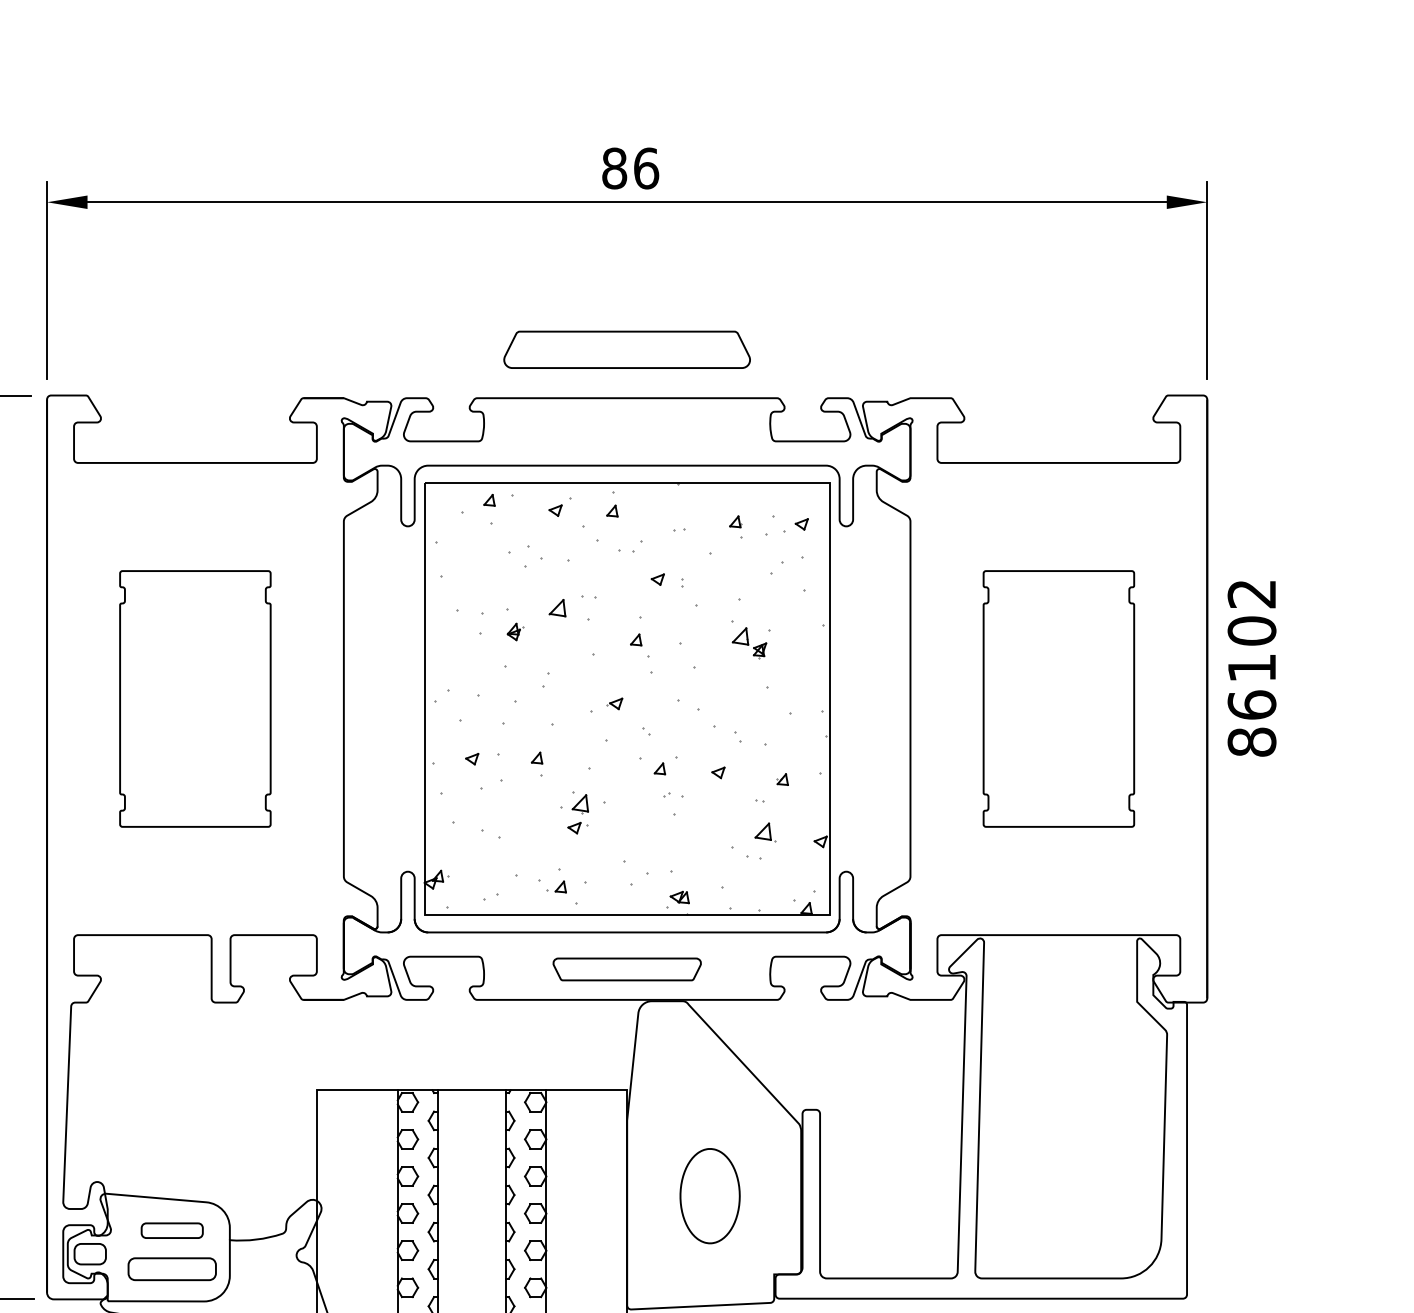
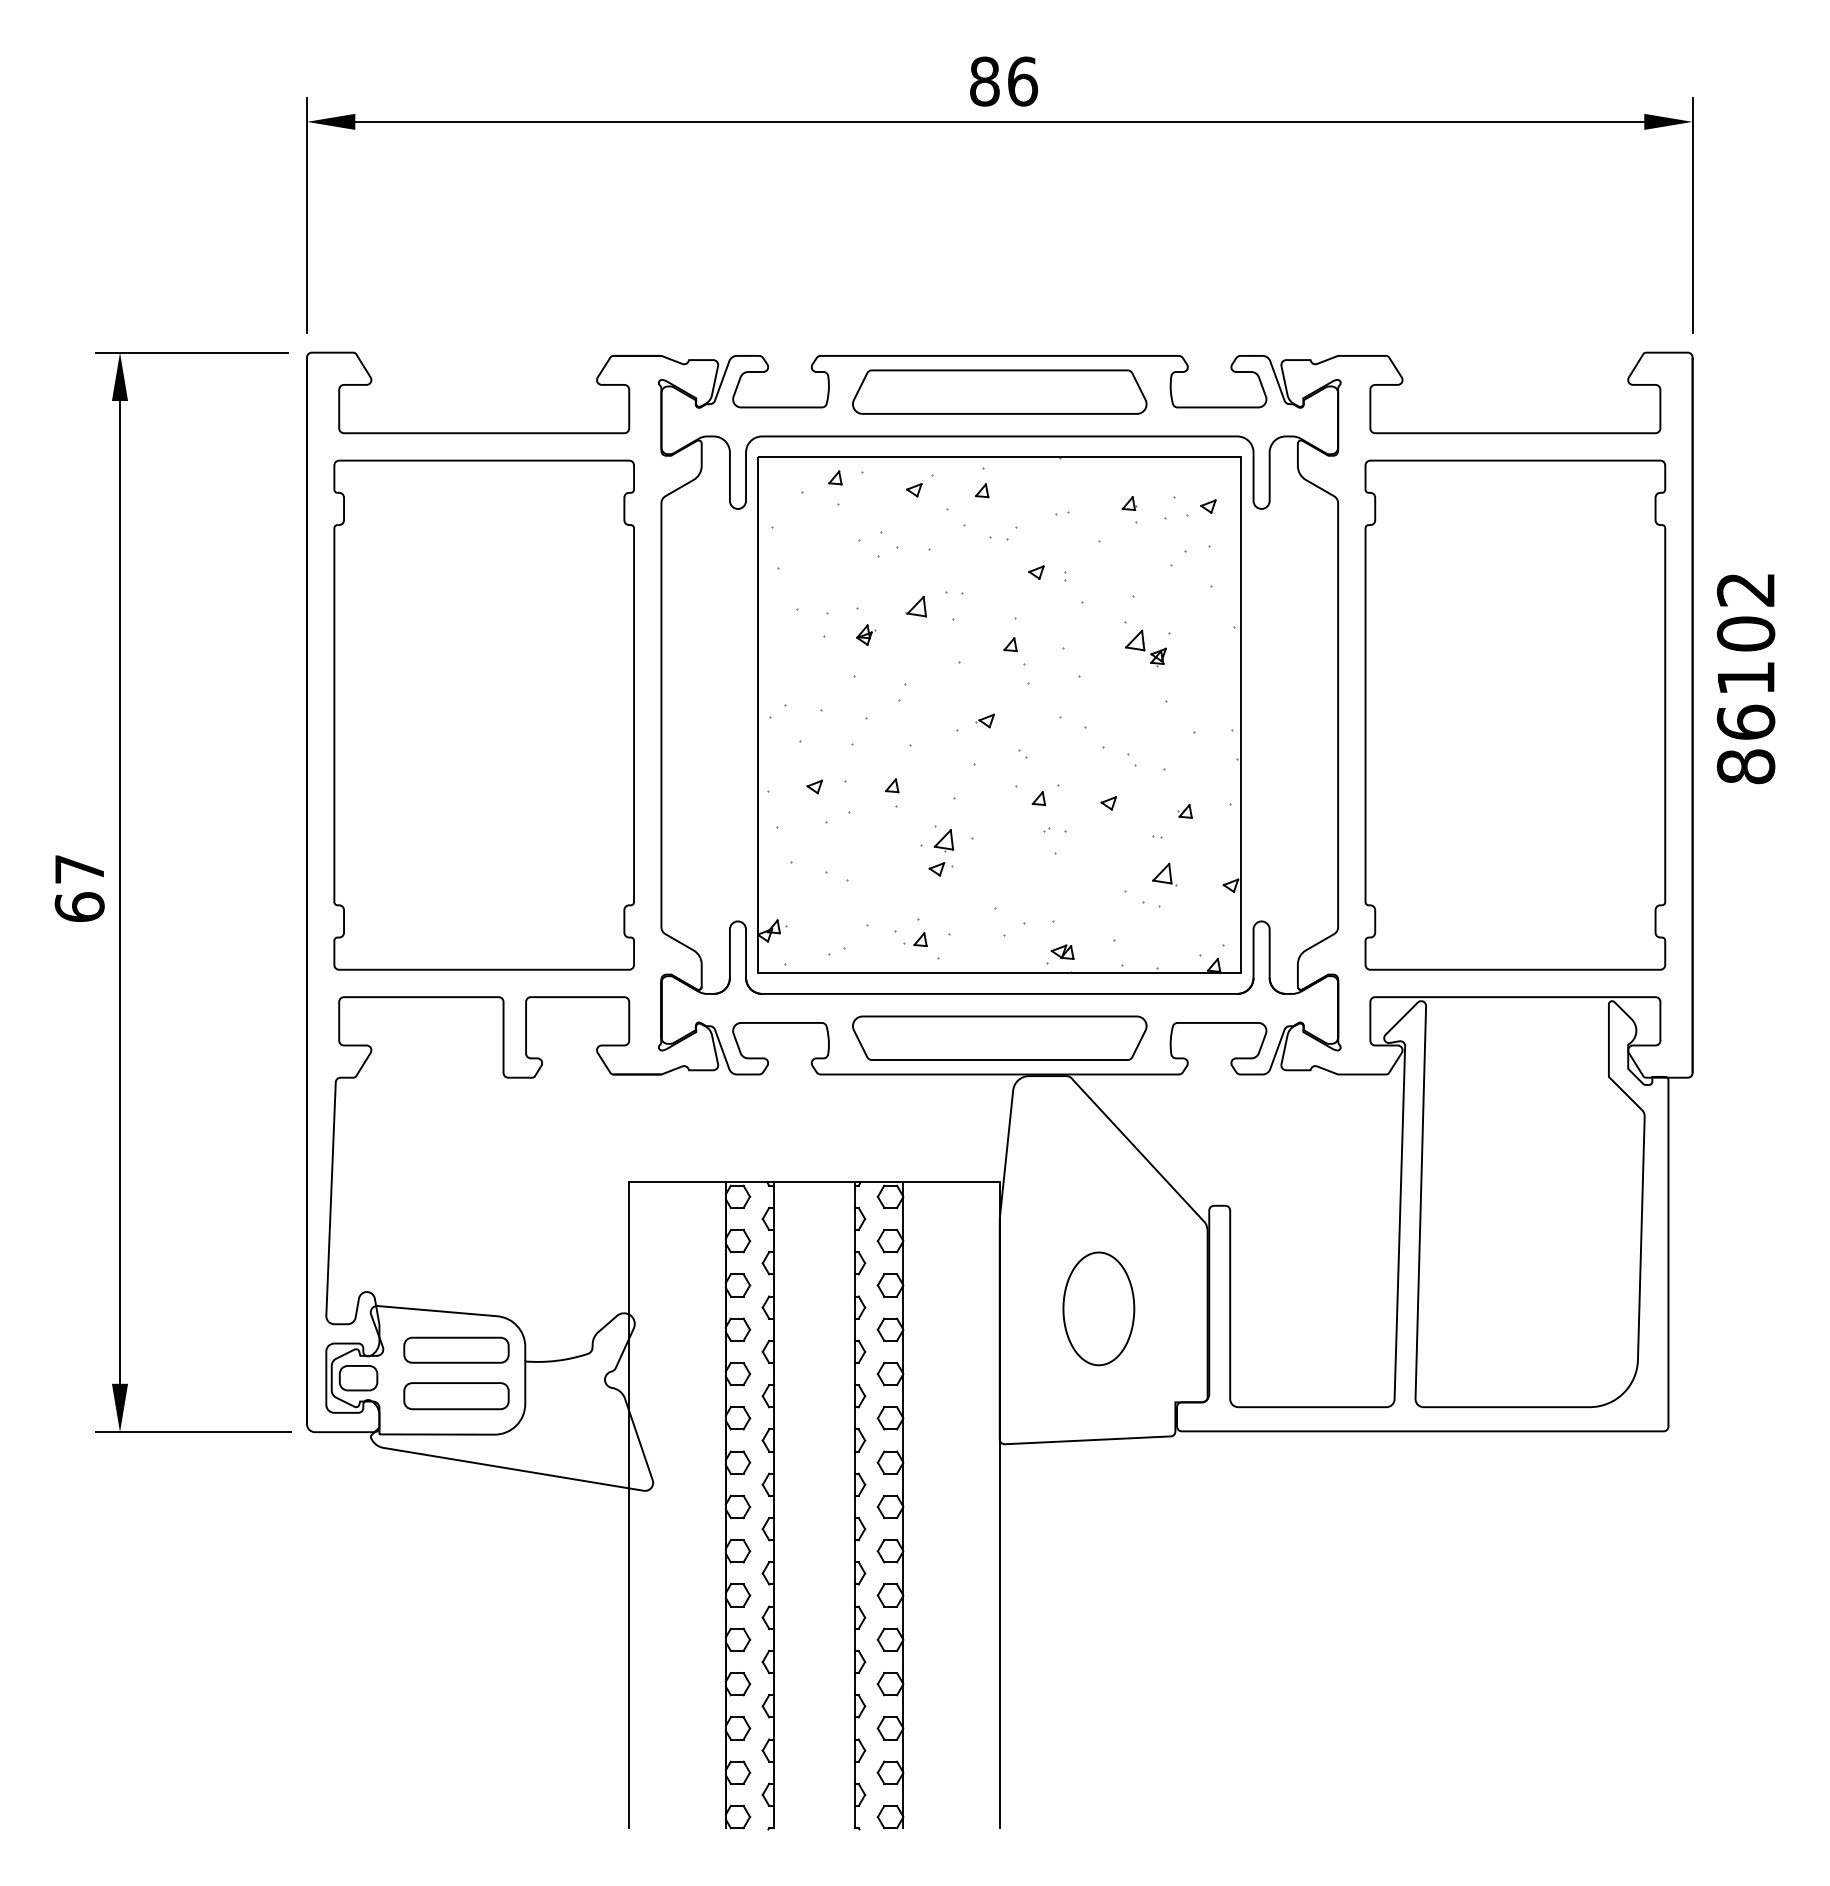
part: (626, 349) -> (999, 391), moved
part: (194, 698) -> (483, 714), size x1.67
part: (1058, 698) -> (1515, 714), size x1.67
part: (626, 968) -> (999, 1037), size x1.67
part: (172, 1230) -> (456, 1349), size x1.43

